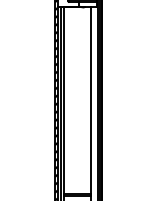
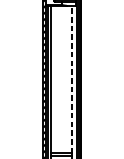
line: (90, 100) -> (71, 79), solid -> dashed

